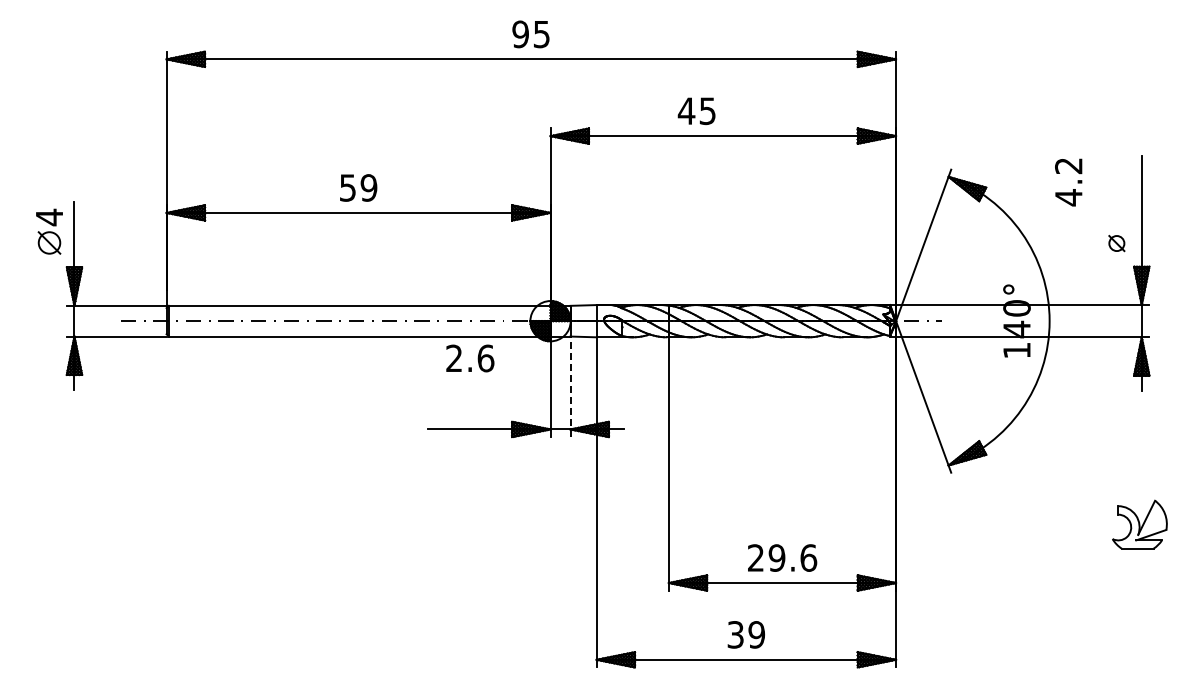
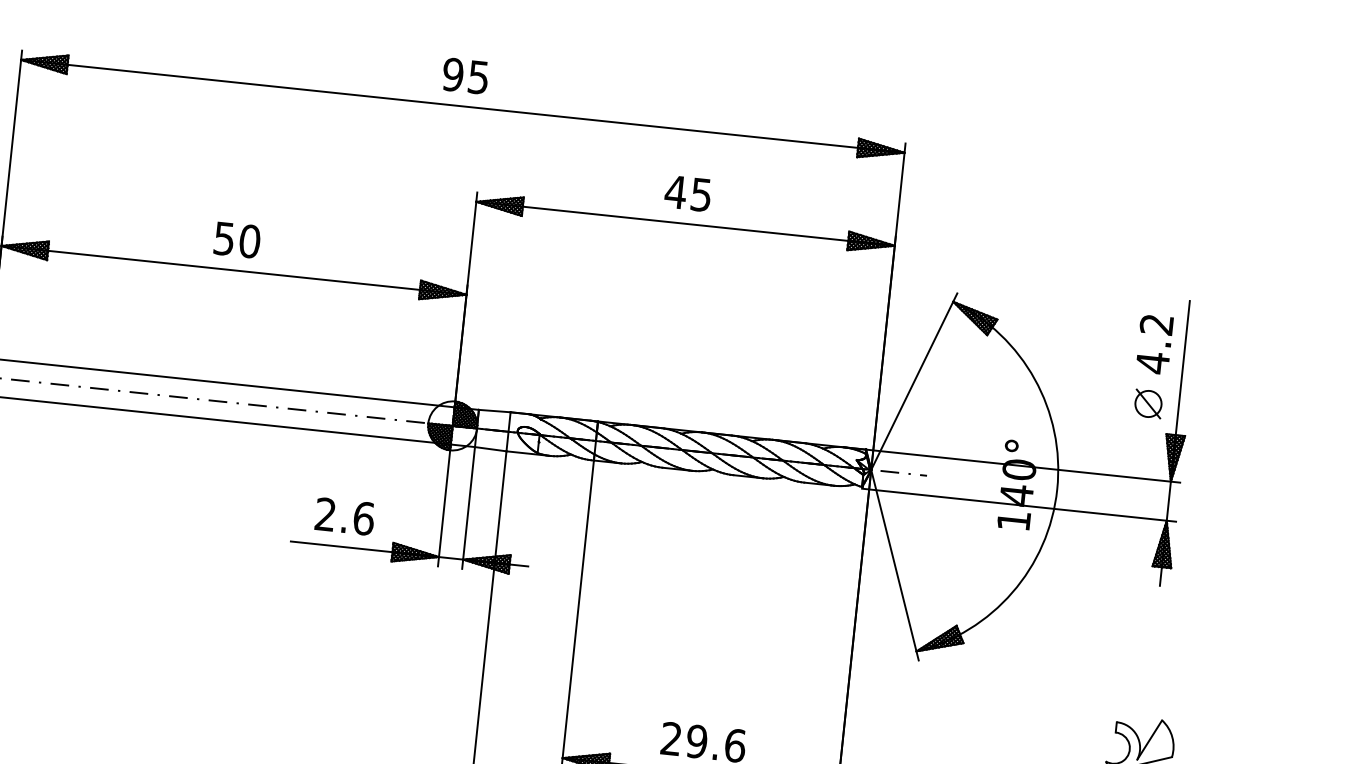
text: (696, 111) -> (687, 193), moved
text: (1068, 182) -> (1154, 344), moved
text: (368, 187) -> (249, 240), 59 -> 50
part: (1116, 243) -> (1148, 403), size x1.43
text: (470, 358) -> (345, 516), moved
line: (570, 387) -> (468, 508), dashed -> solid

